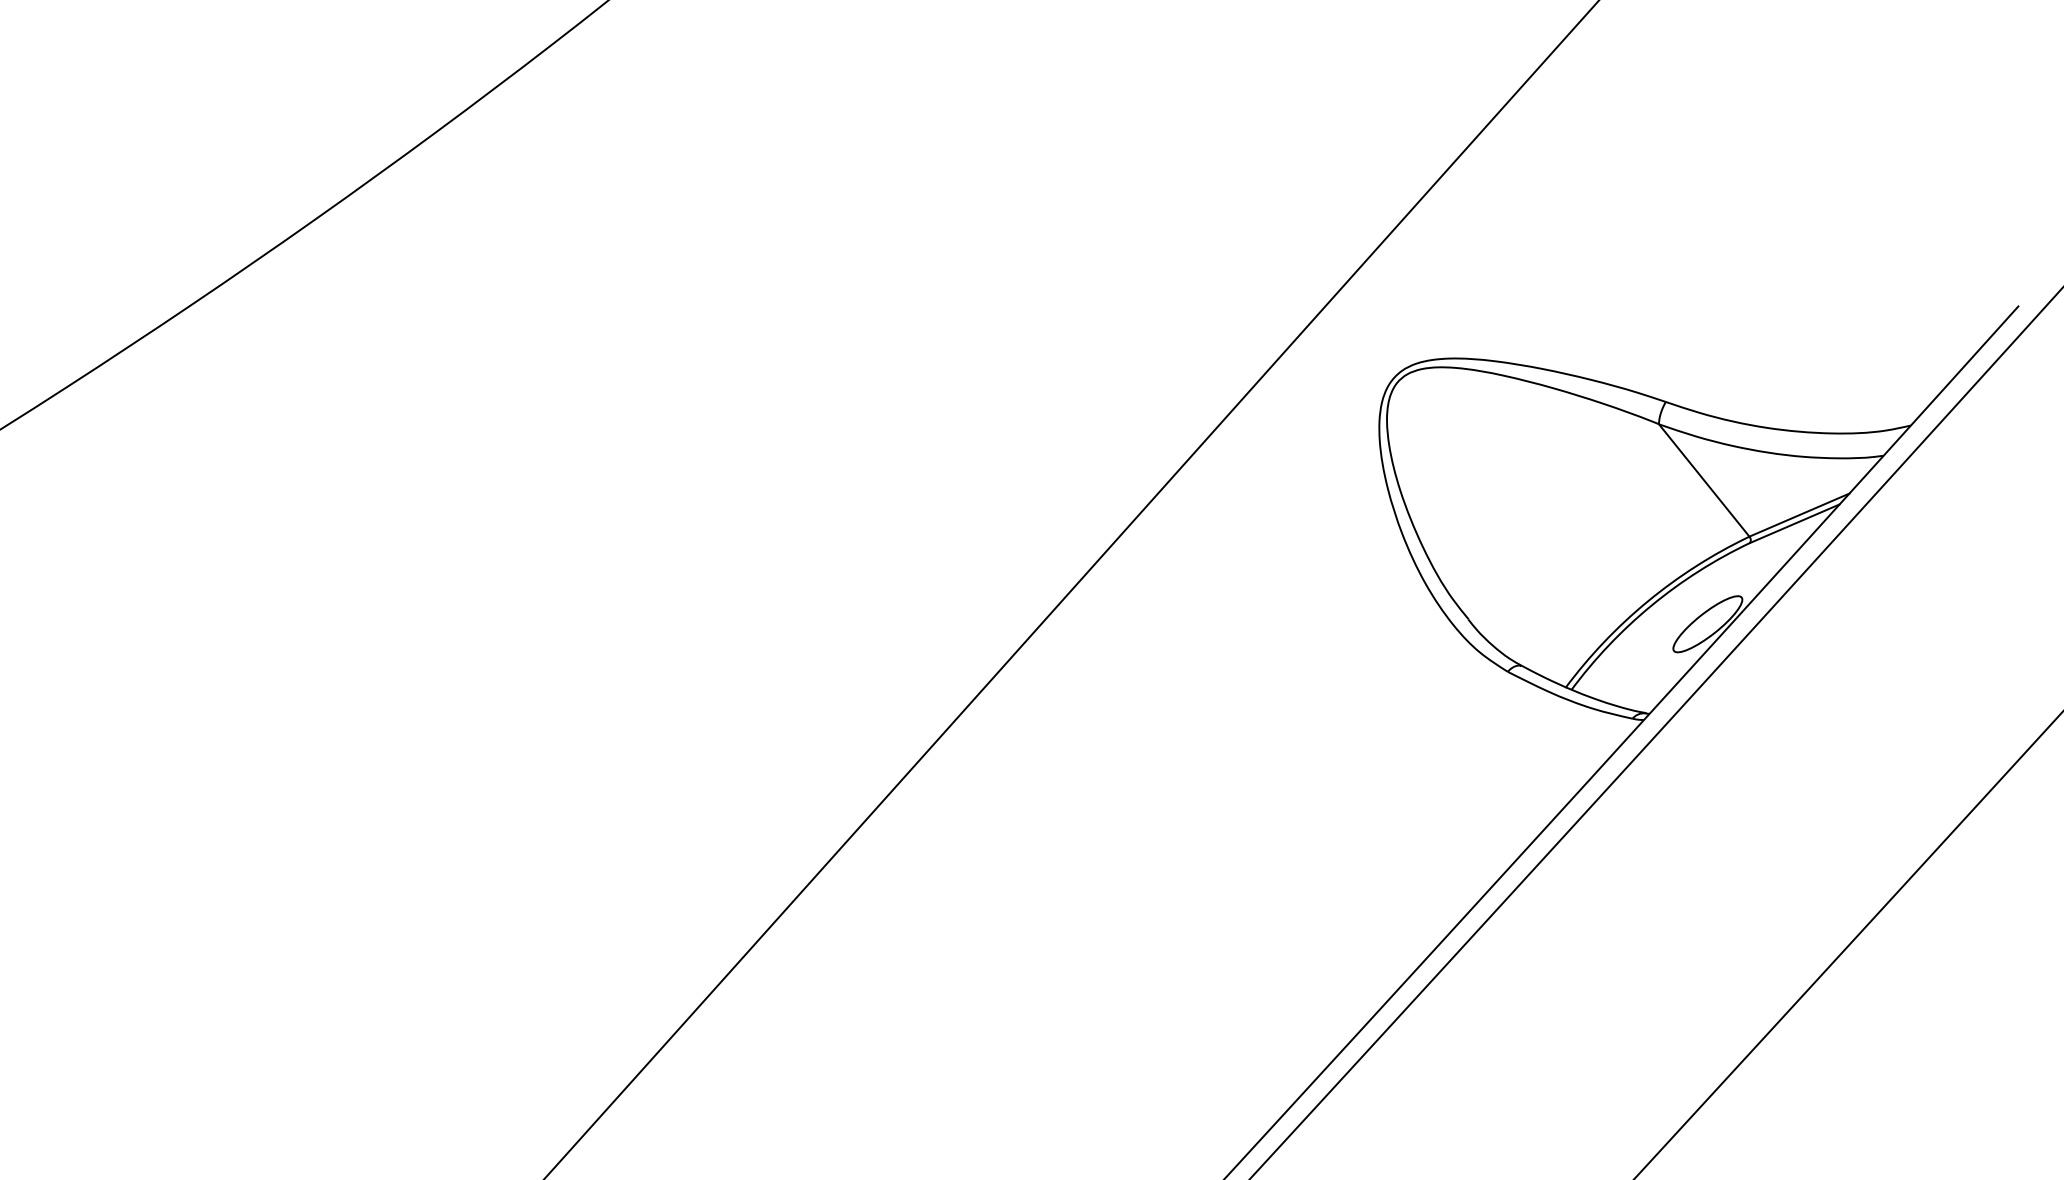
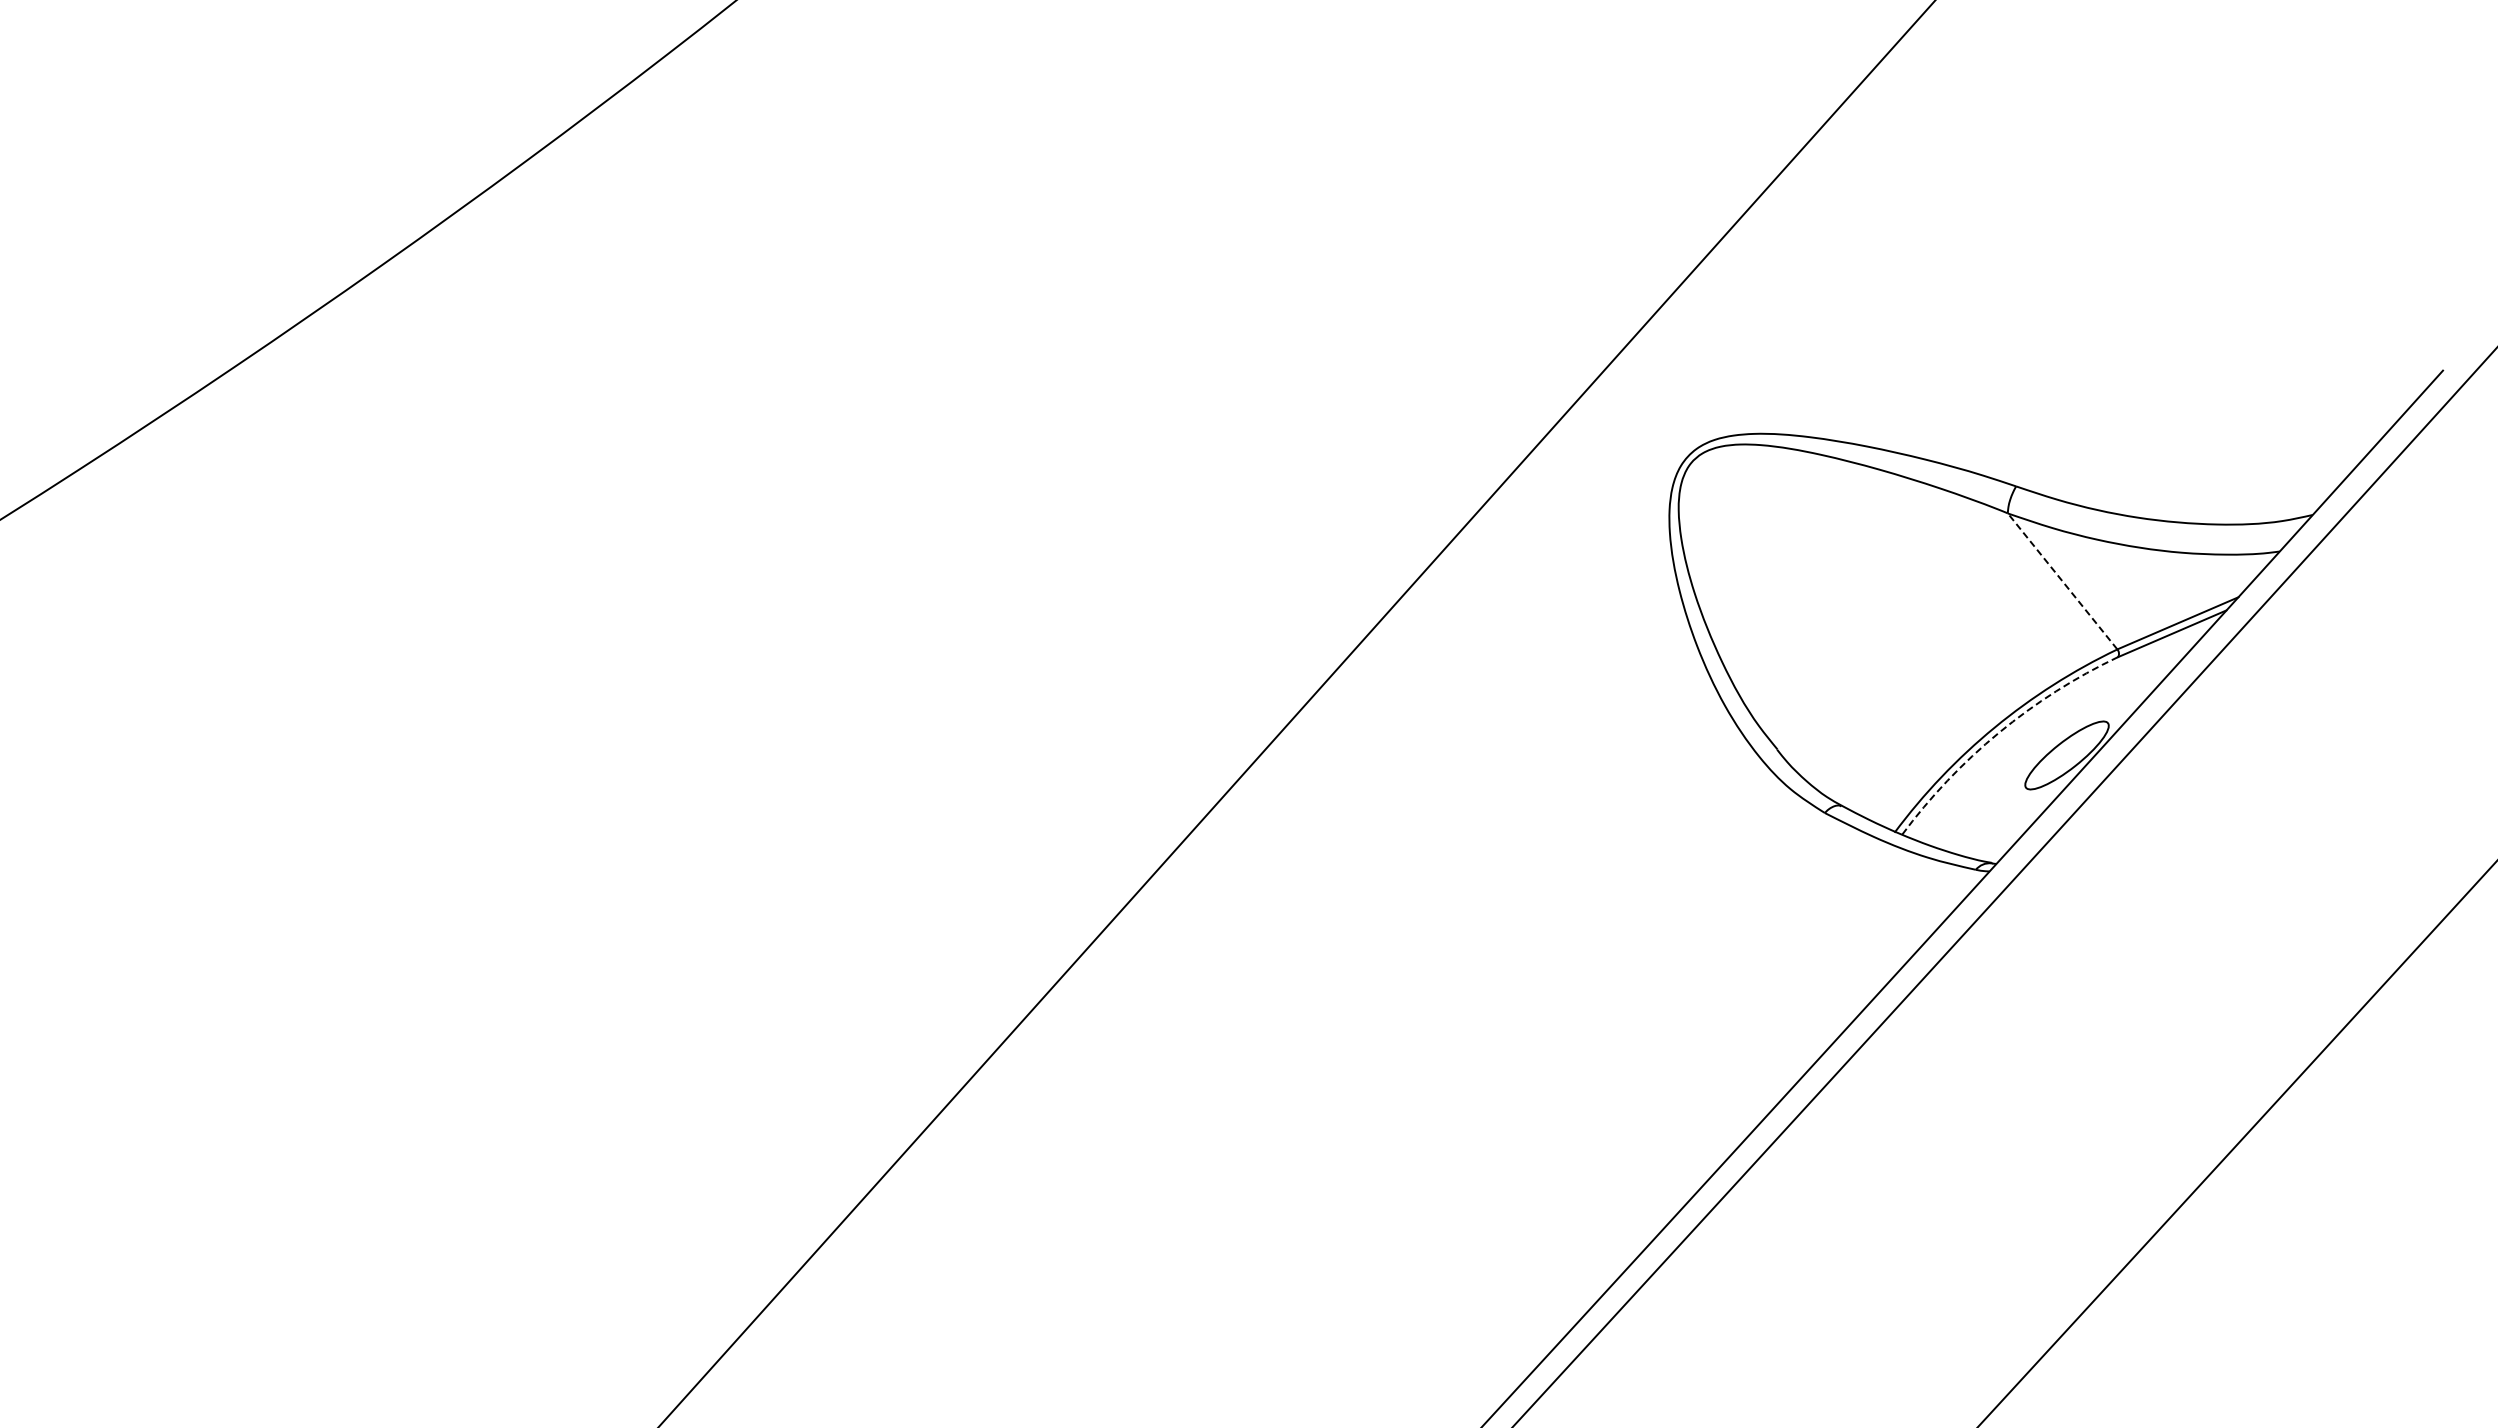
line: (1704, 480) -> (2062, 581), solid -> dashed
arc: (1652, 605) -> (1999, 732), solid -> dashed

